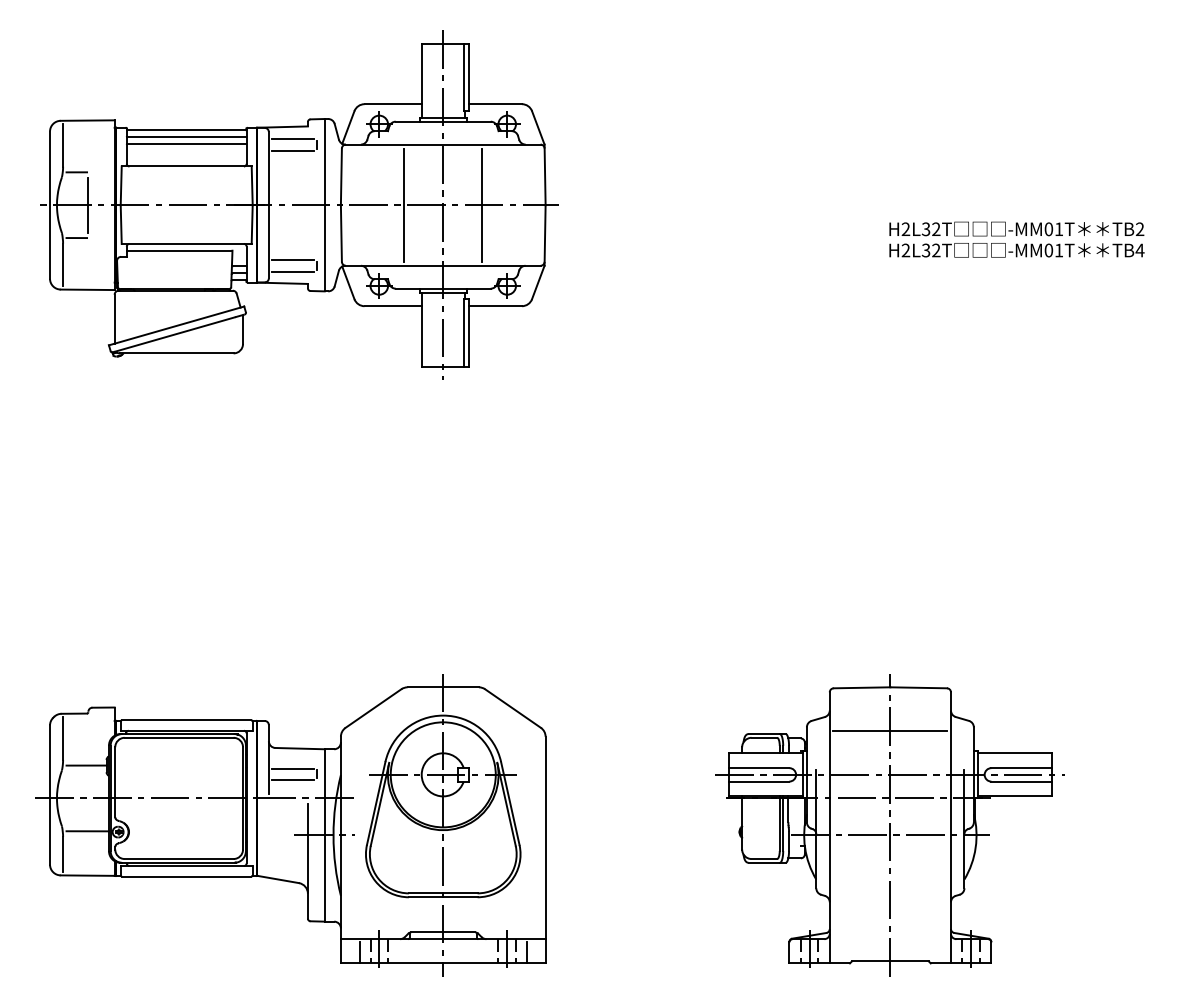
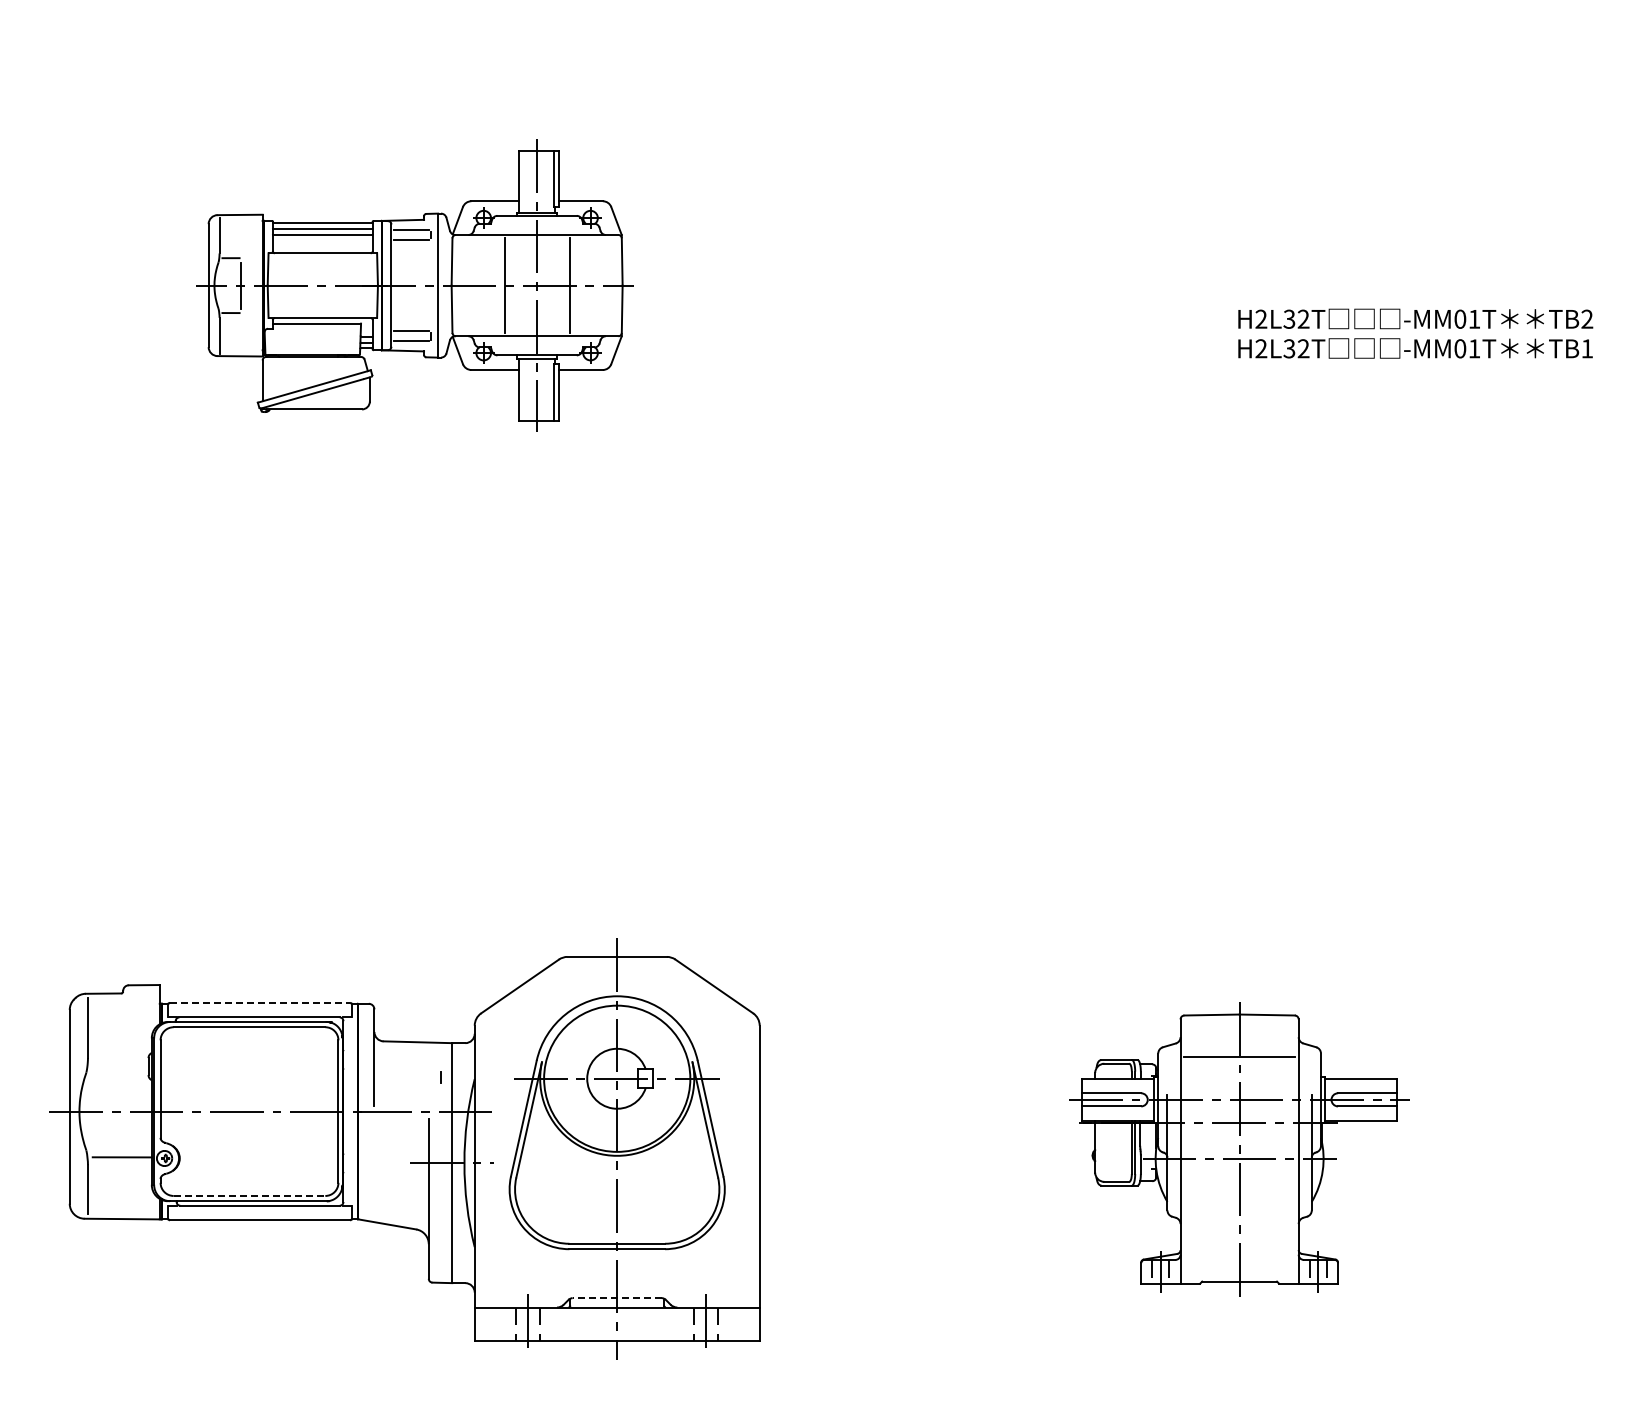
part: (299, 205) -> (416, 285), size x0.6
text: (1139, 250) -> (1586, 348), TB4 -> TB1
line: (187, 720) -> (260, 1002), solid -> dashed
line: (86, 765) -> (120, 1065), removed
line: (292, 768) -> (407, 1070), removed
line: (292, 780) -> (407, 1086), removed
part: (890, 824) -> (1239, 1148), size x0.7
line: (179, 858) -> (249, 1195), solid -> dashed
line: (443, 932) -> (617, 1298), solid -> dashed
line: (359, 952) -> (500, 1326), removed
line: (526, 952) -> (733, 1326), removed

